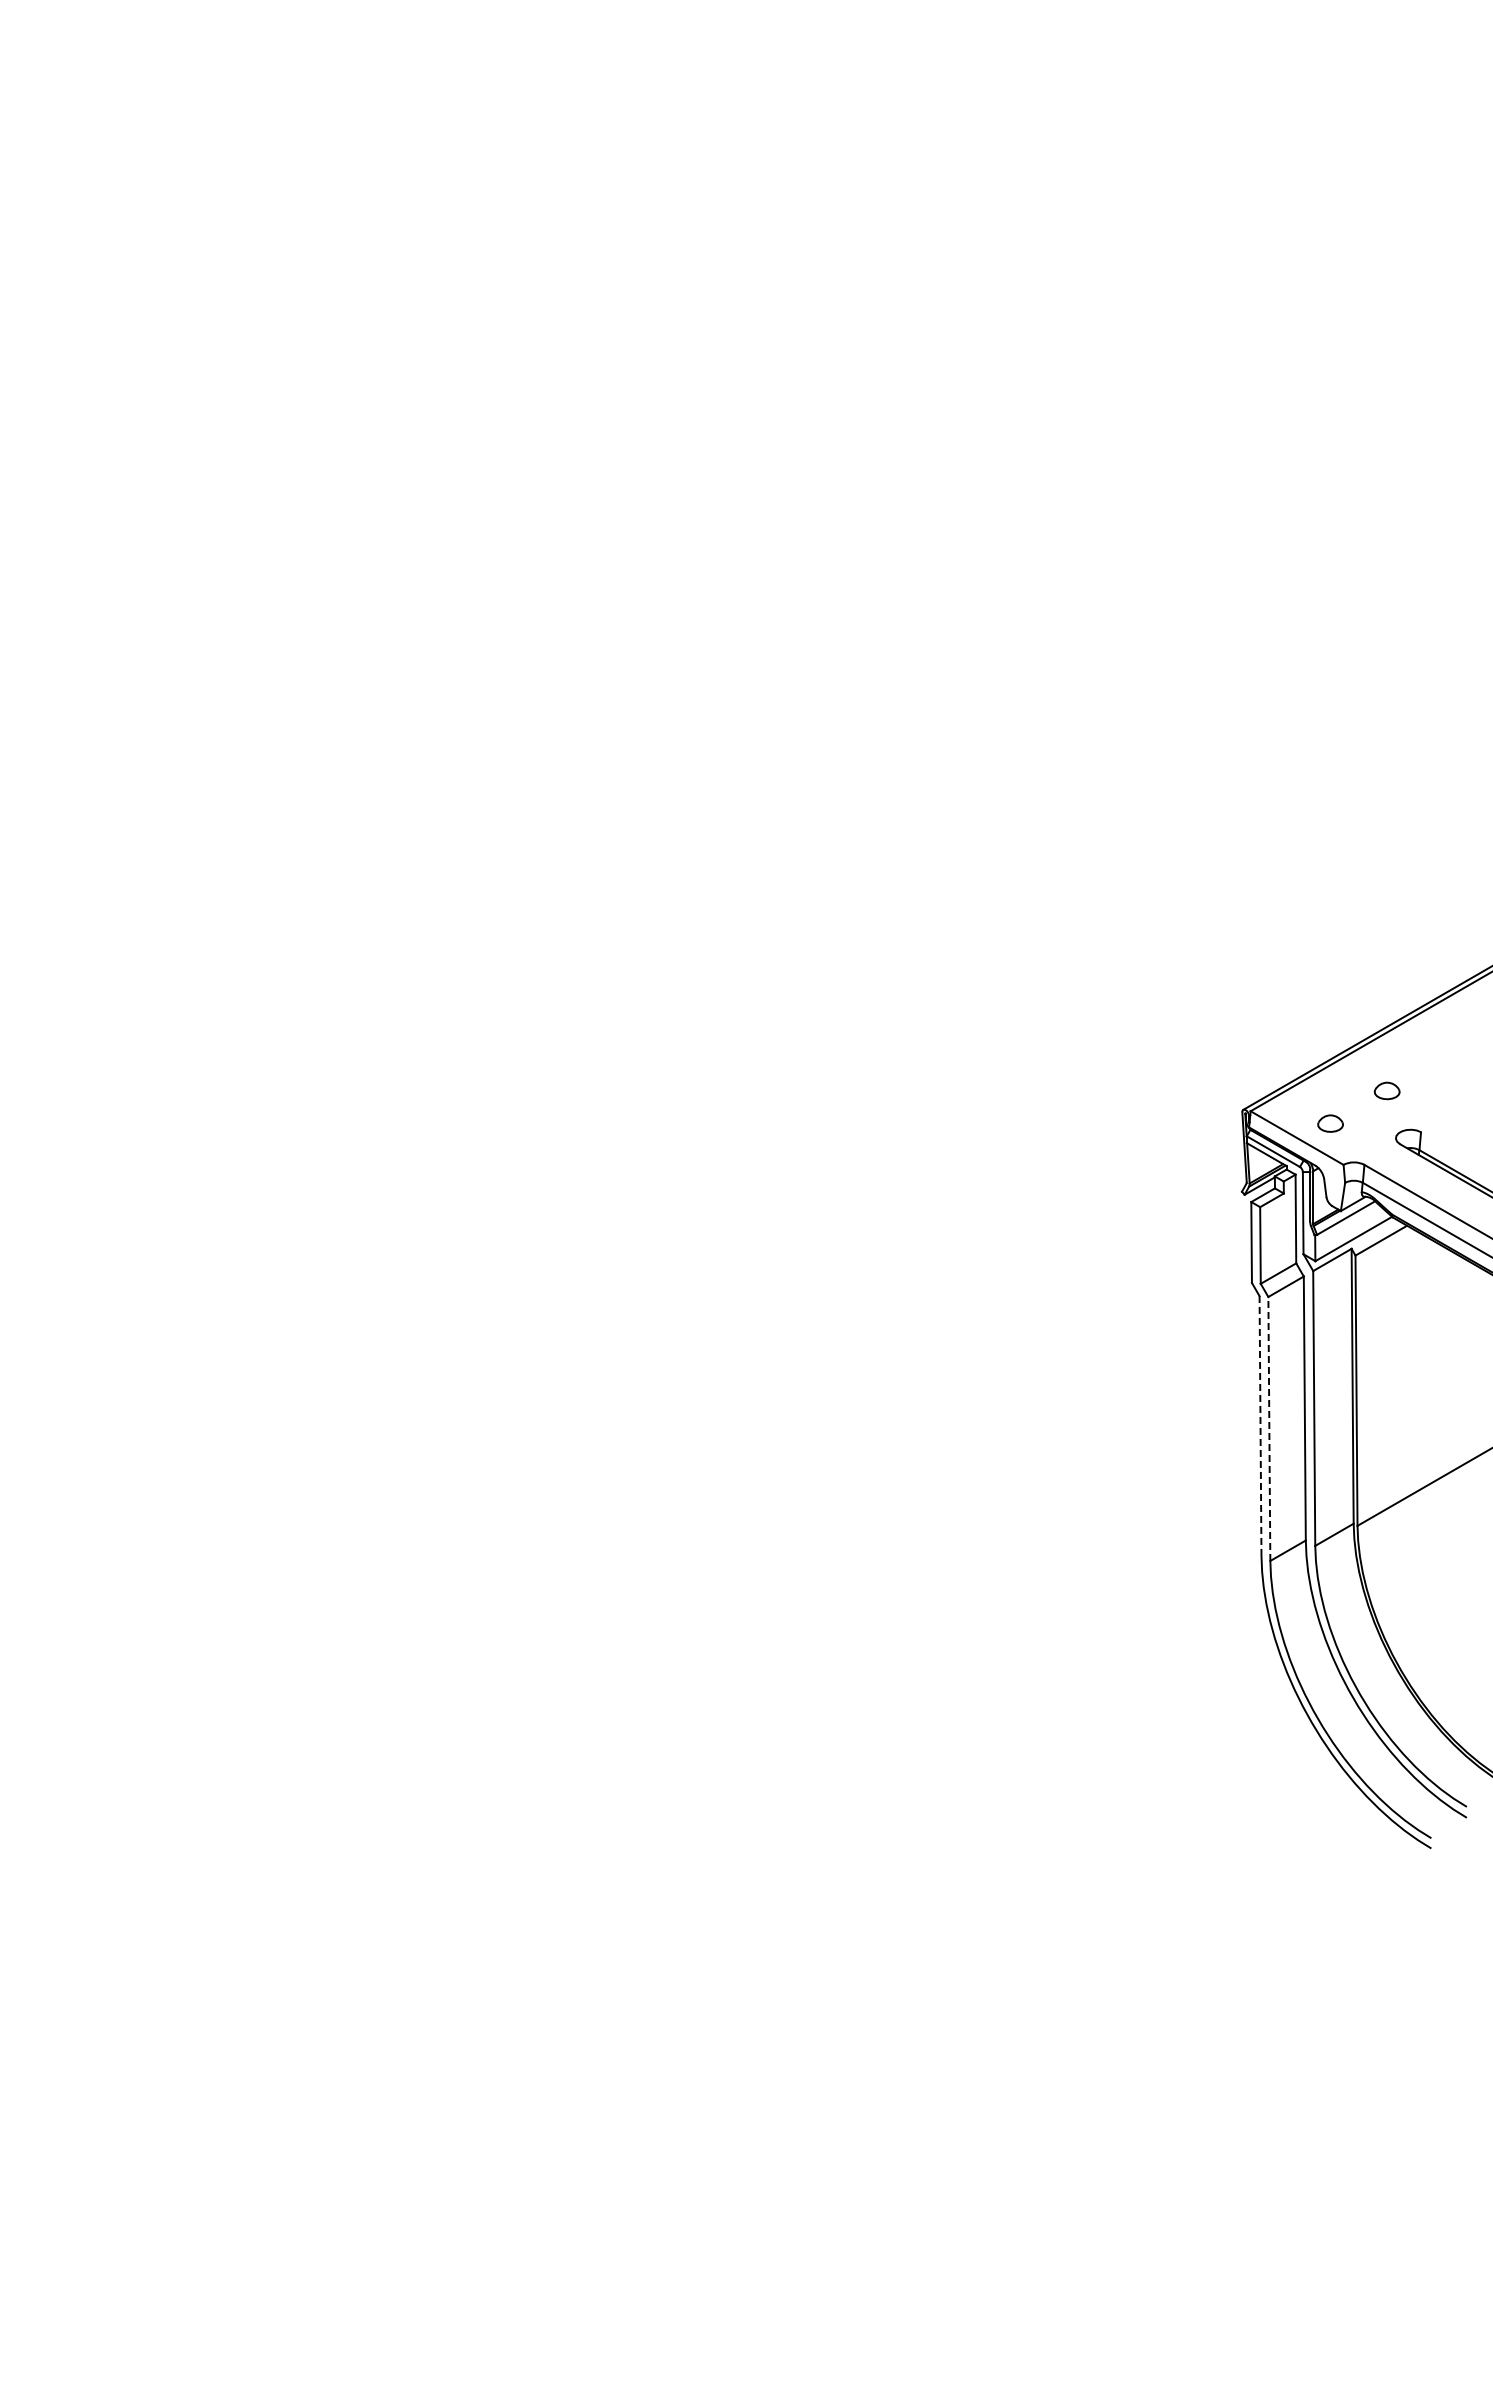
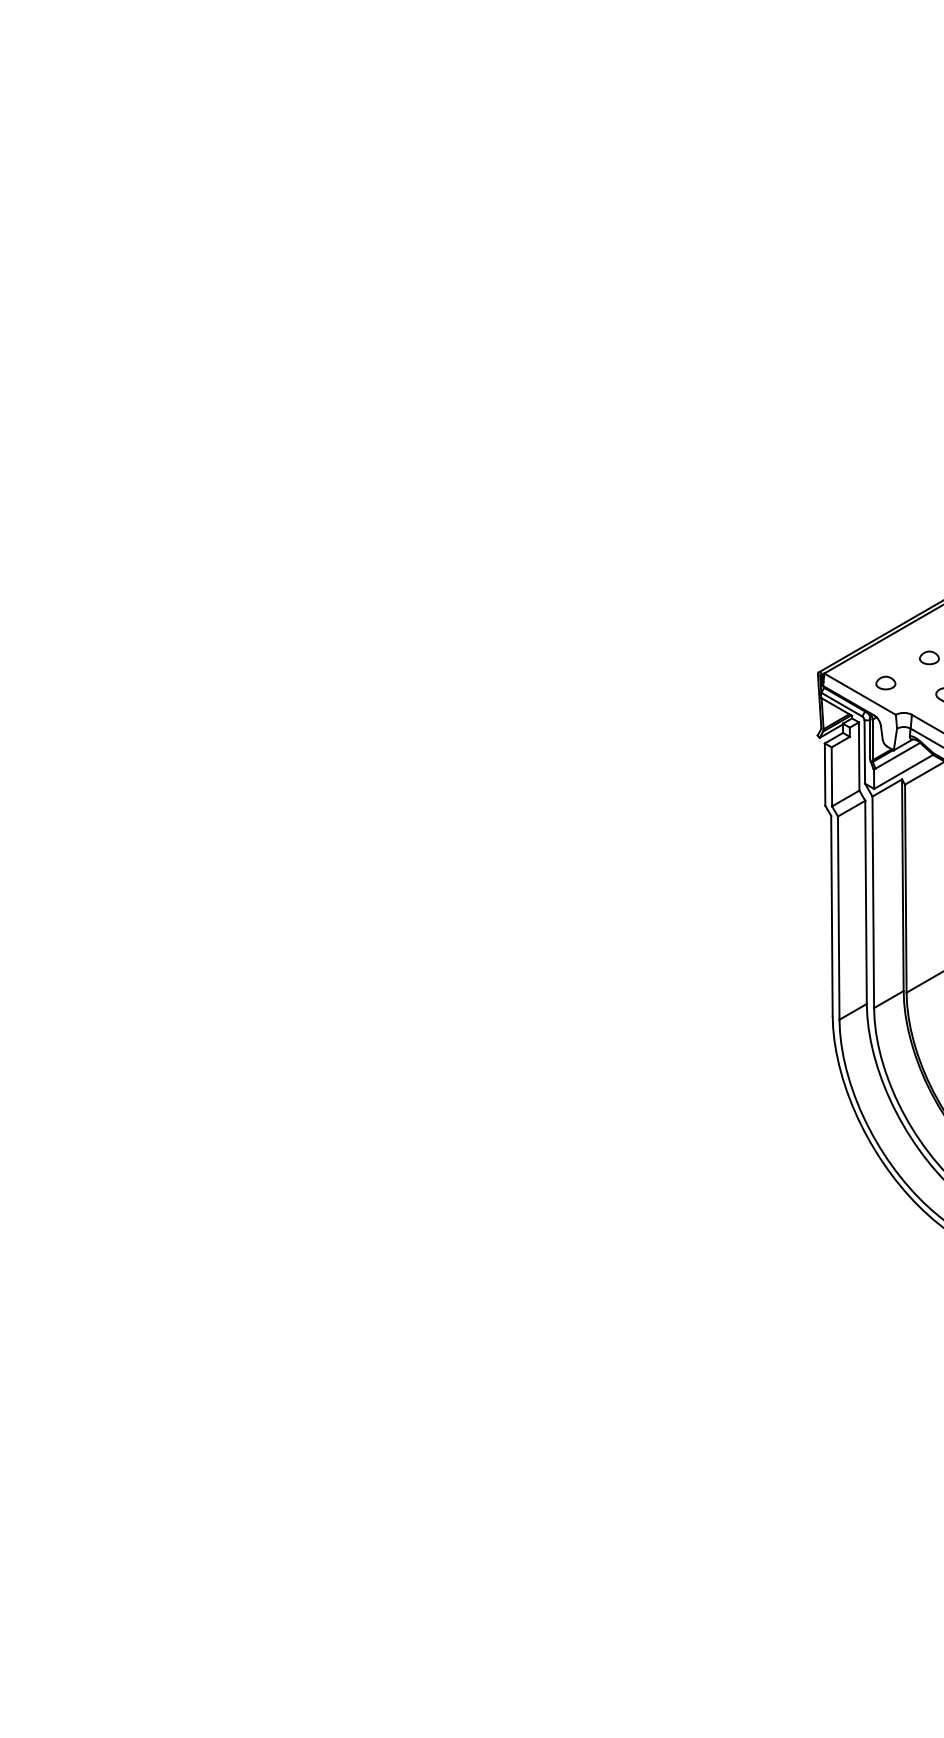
line: (1260, 1426) -> (831, 916), dashed -> solid
line: (1269, 1428) -> (838, 917), dashed -> solid

